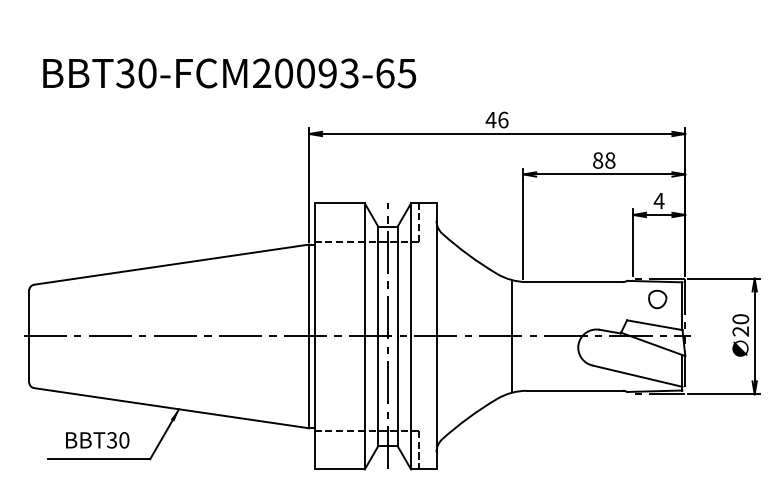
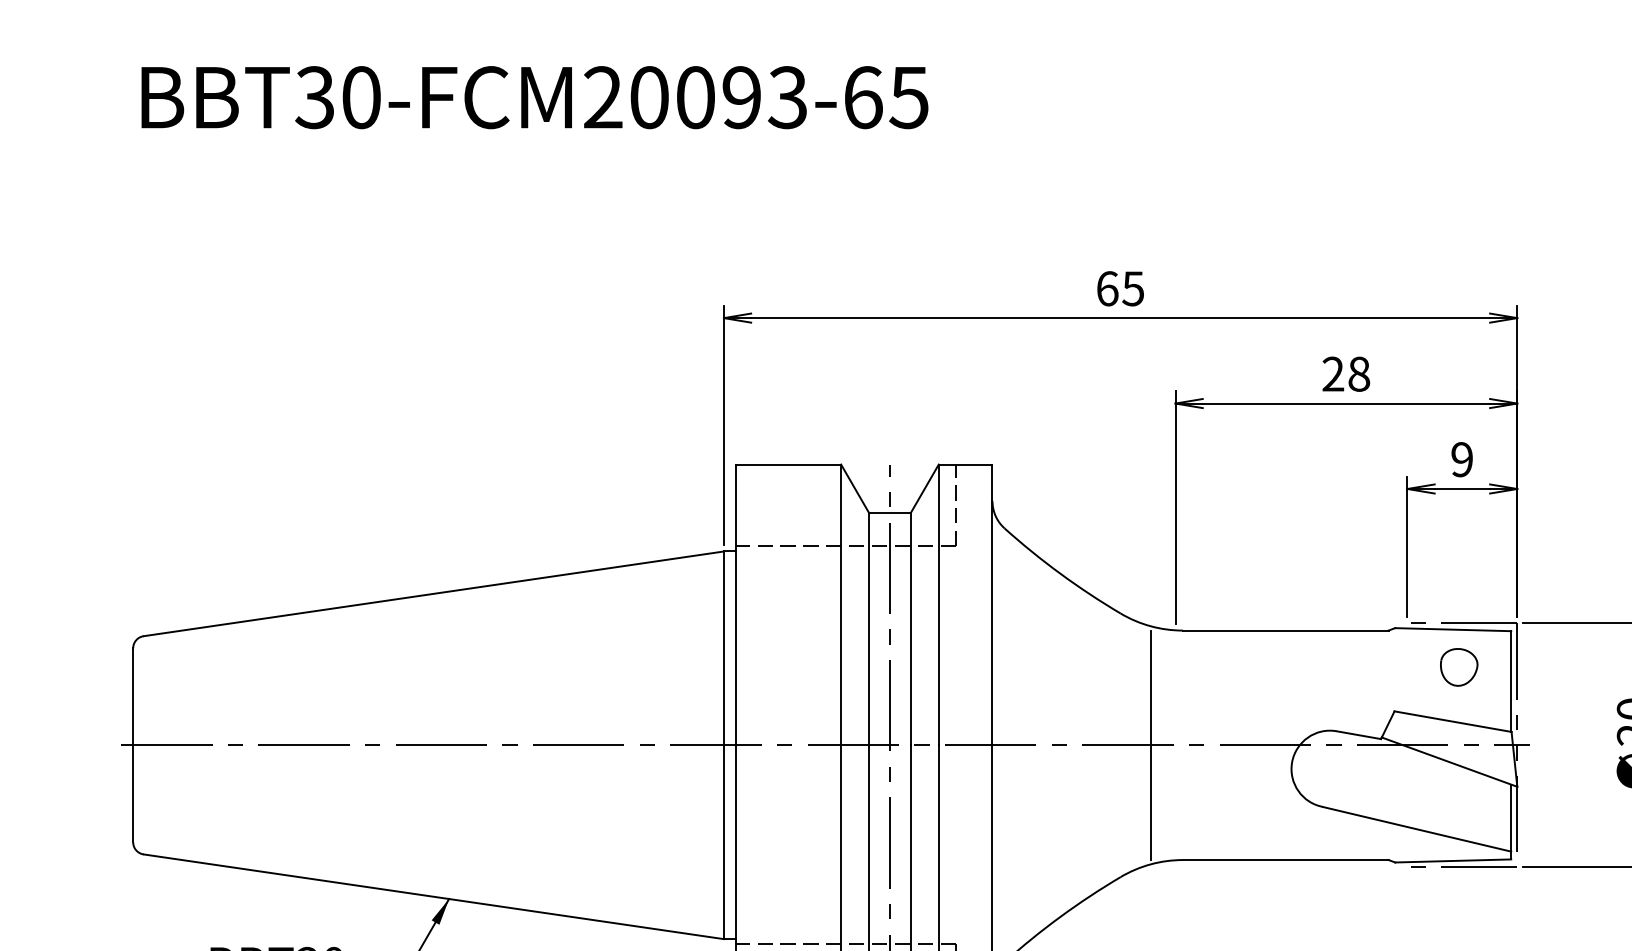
text: (229, 73) -> (534, 97), moved
text: (496, 119) -> (1118, 287), 46 -> 65
text: (598, 160) -> (1334, 374), 88 -> 28
text: (658, 200) -> (1460, 458), 4 -> 9

